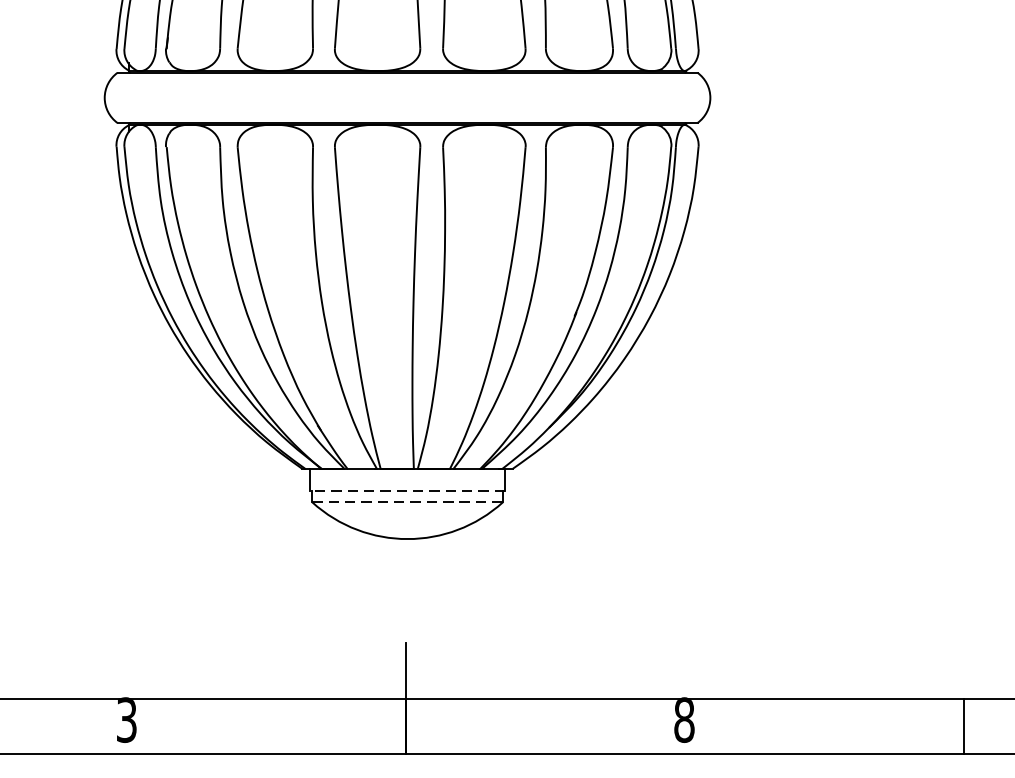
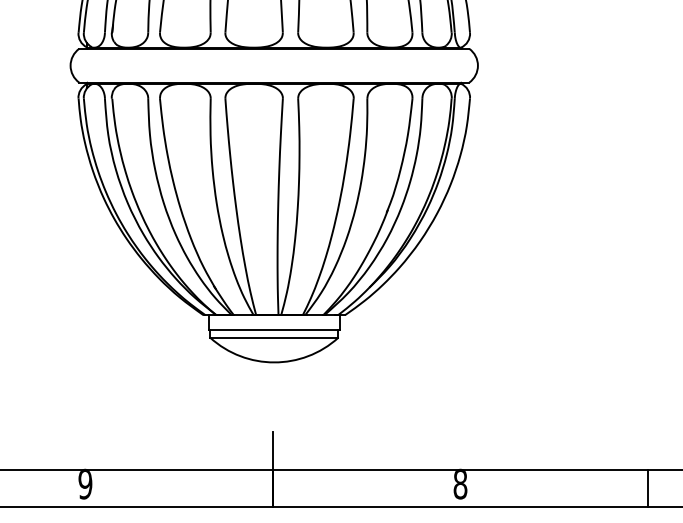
line: (407, 491) -> (274, 330), dashed -> solid
line: (407, 501) -> (274, 337), dashed -> solid
text: (126, 722) -> (85, 485), 3 -> 9

